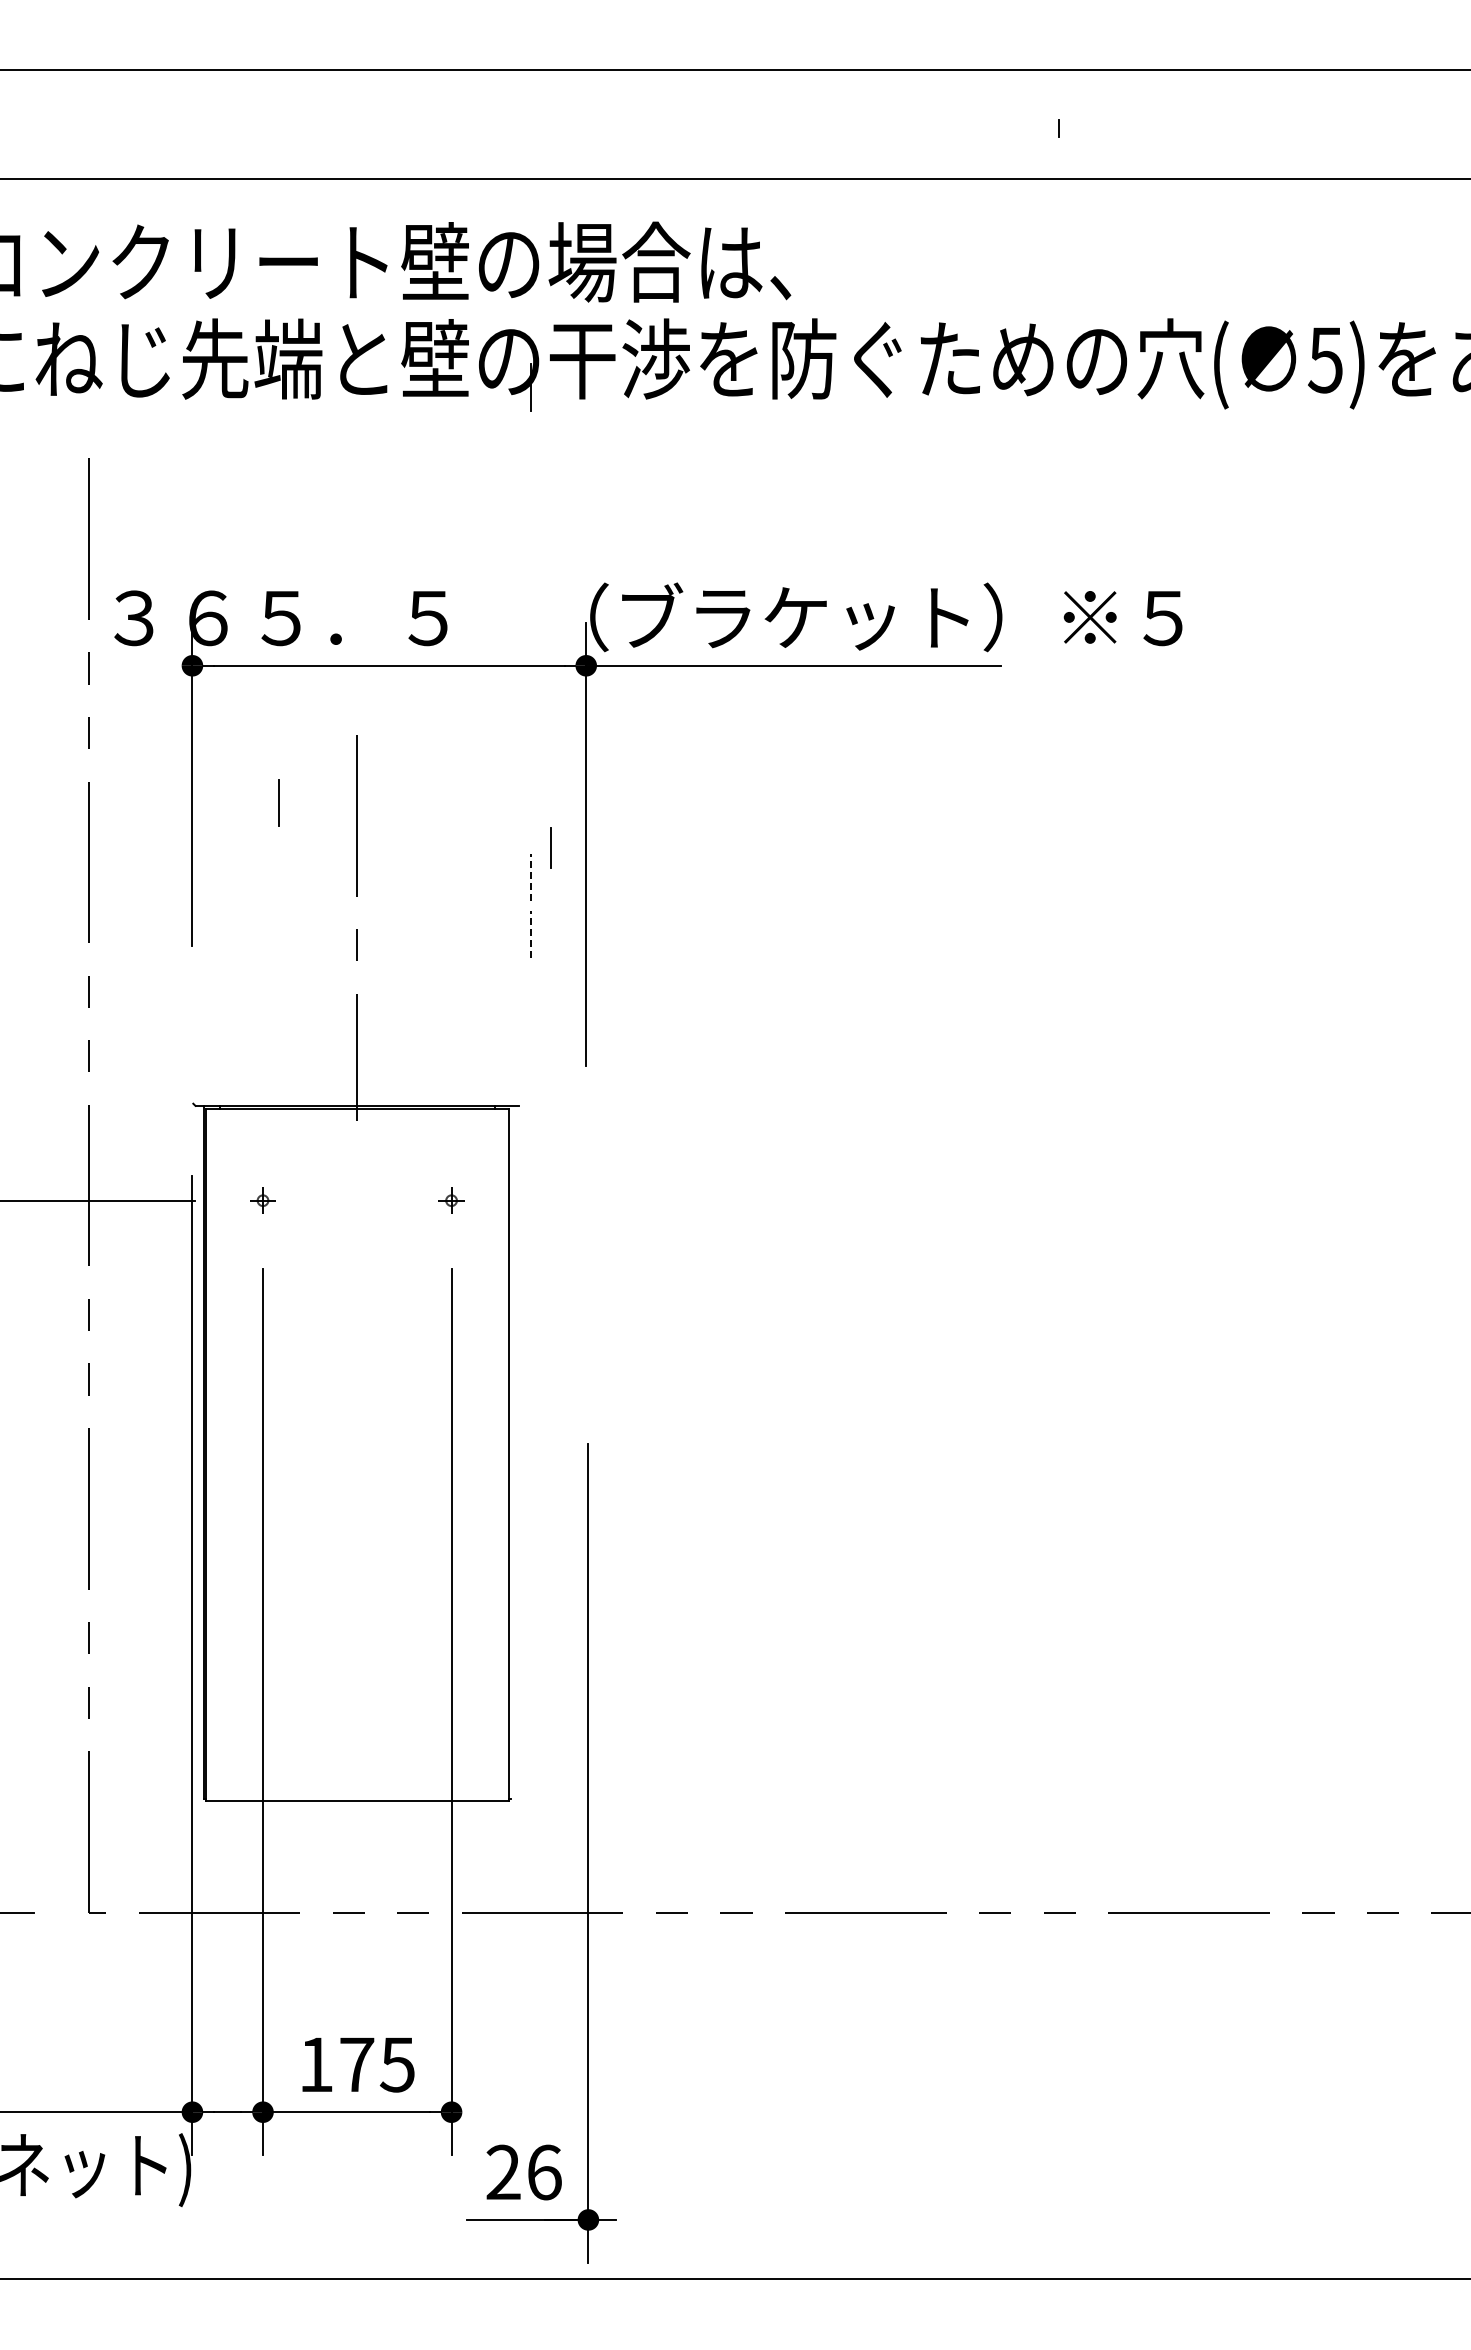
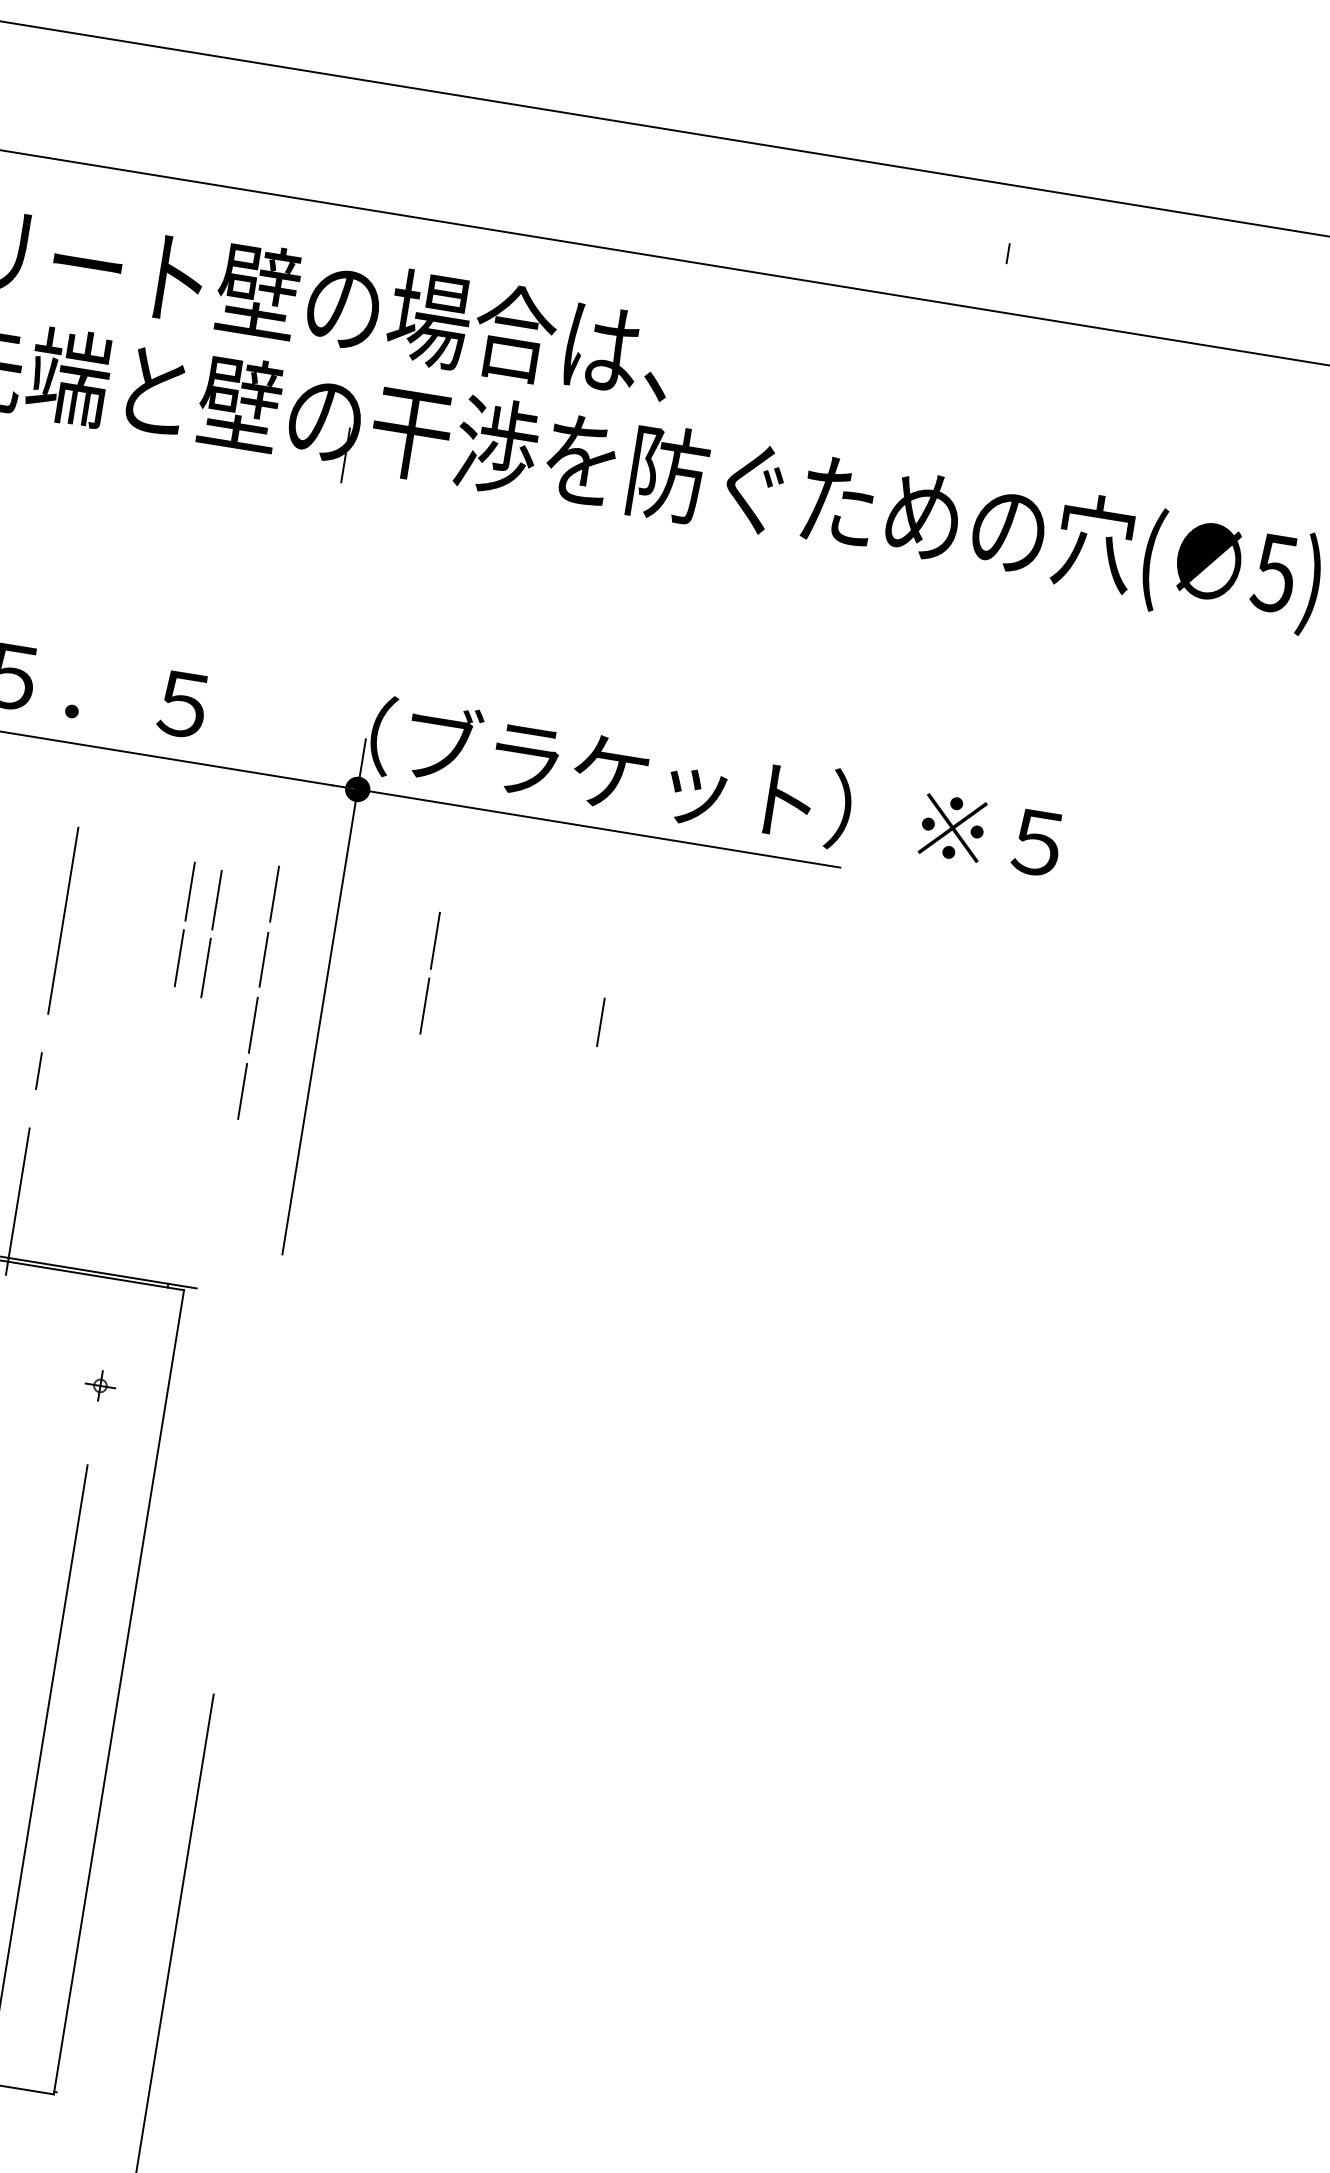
line: (530, 764) -> (274, 893), added
line: (459, 774) -> (189, 891), added
line: (483, 777) -> (217, 899), added
line: (671, 782) -> (434, 941), added
line: (530, 820) -> (263, 958), added
line: (459, 831) -> (179, 958), added
line: (483, 835) -> (206, 967), added
line: (671, 837) -> (424, 1005), added
line: (550, 847) -> (600, 1021), moved
line: (530, 877) -> (253, 1025), dashed -> solid
line: (530, 934) -> (242, 1091), dashed -> solid

